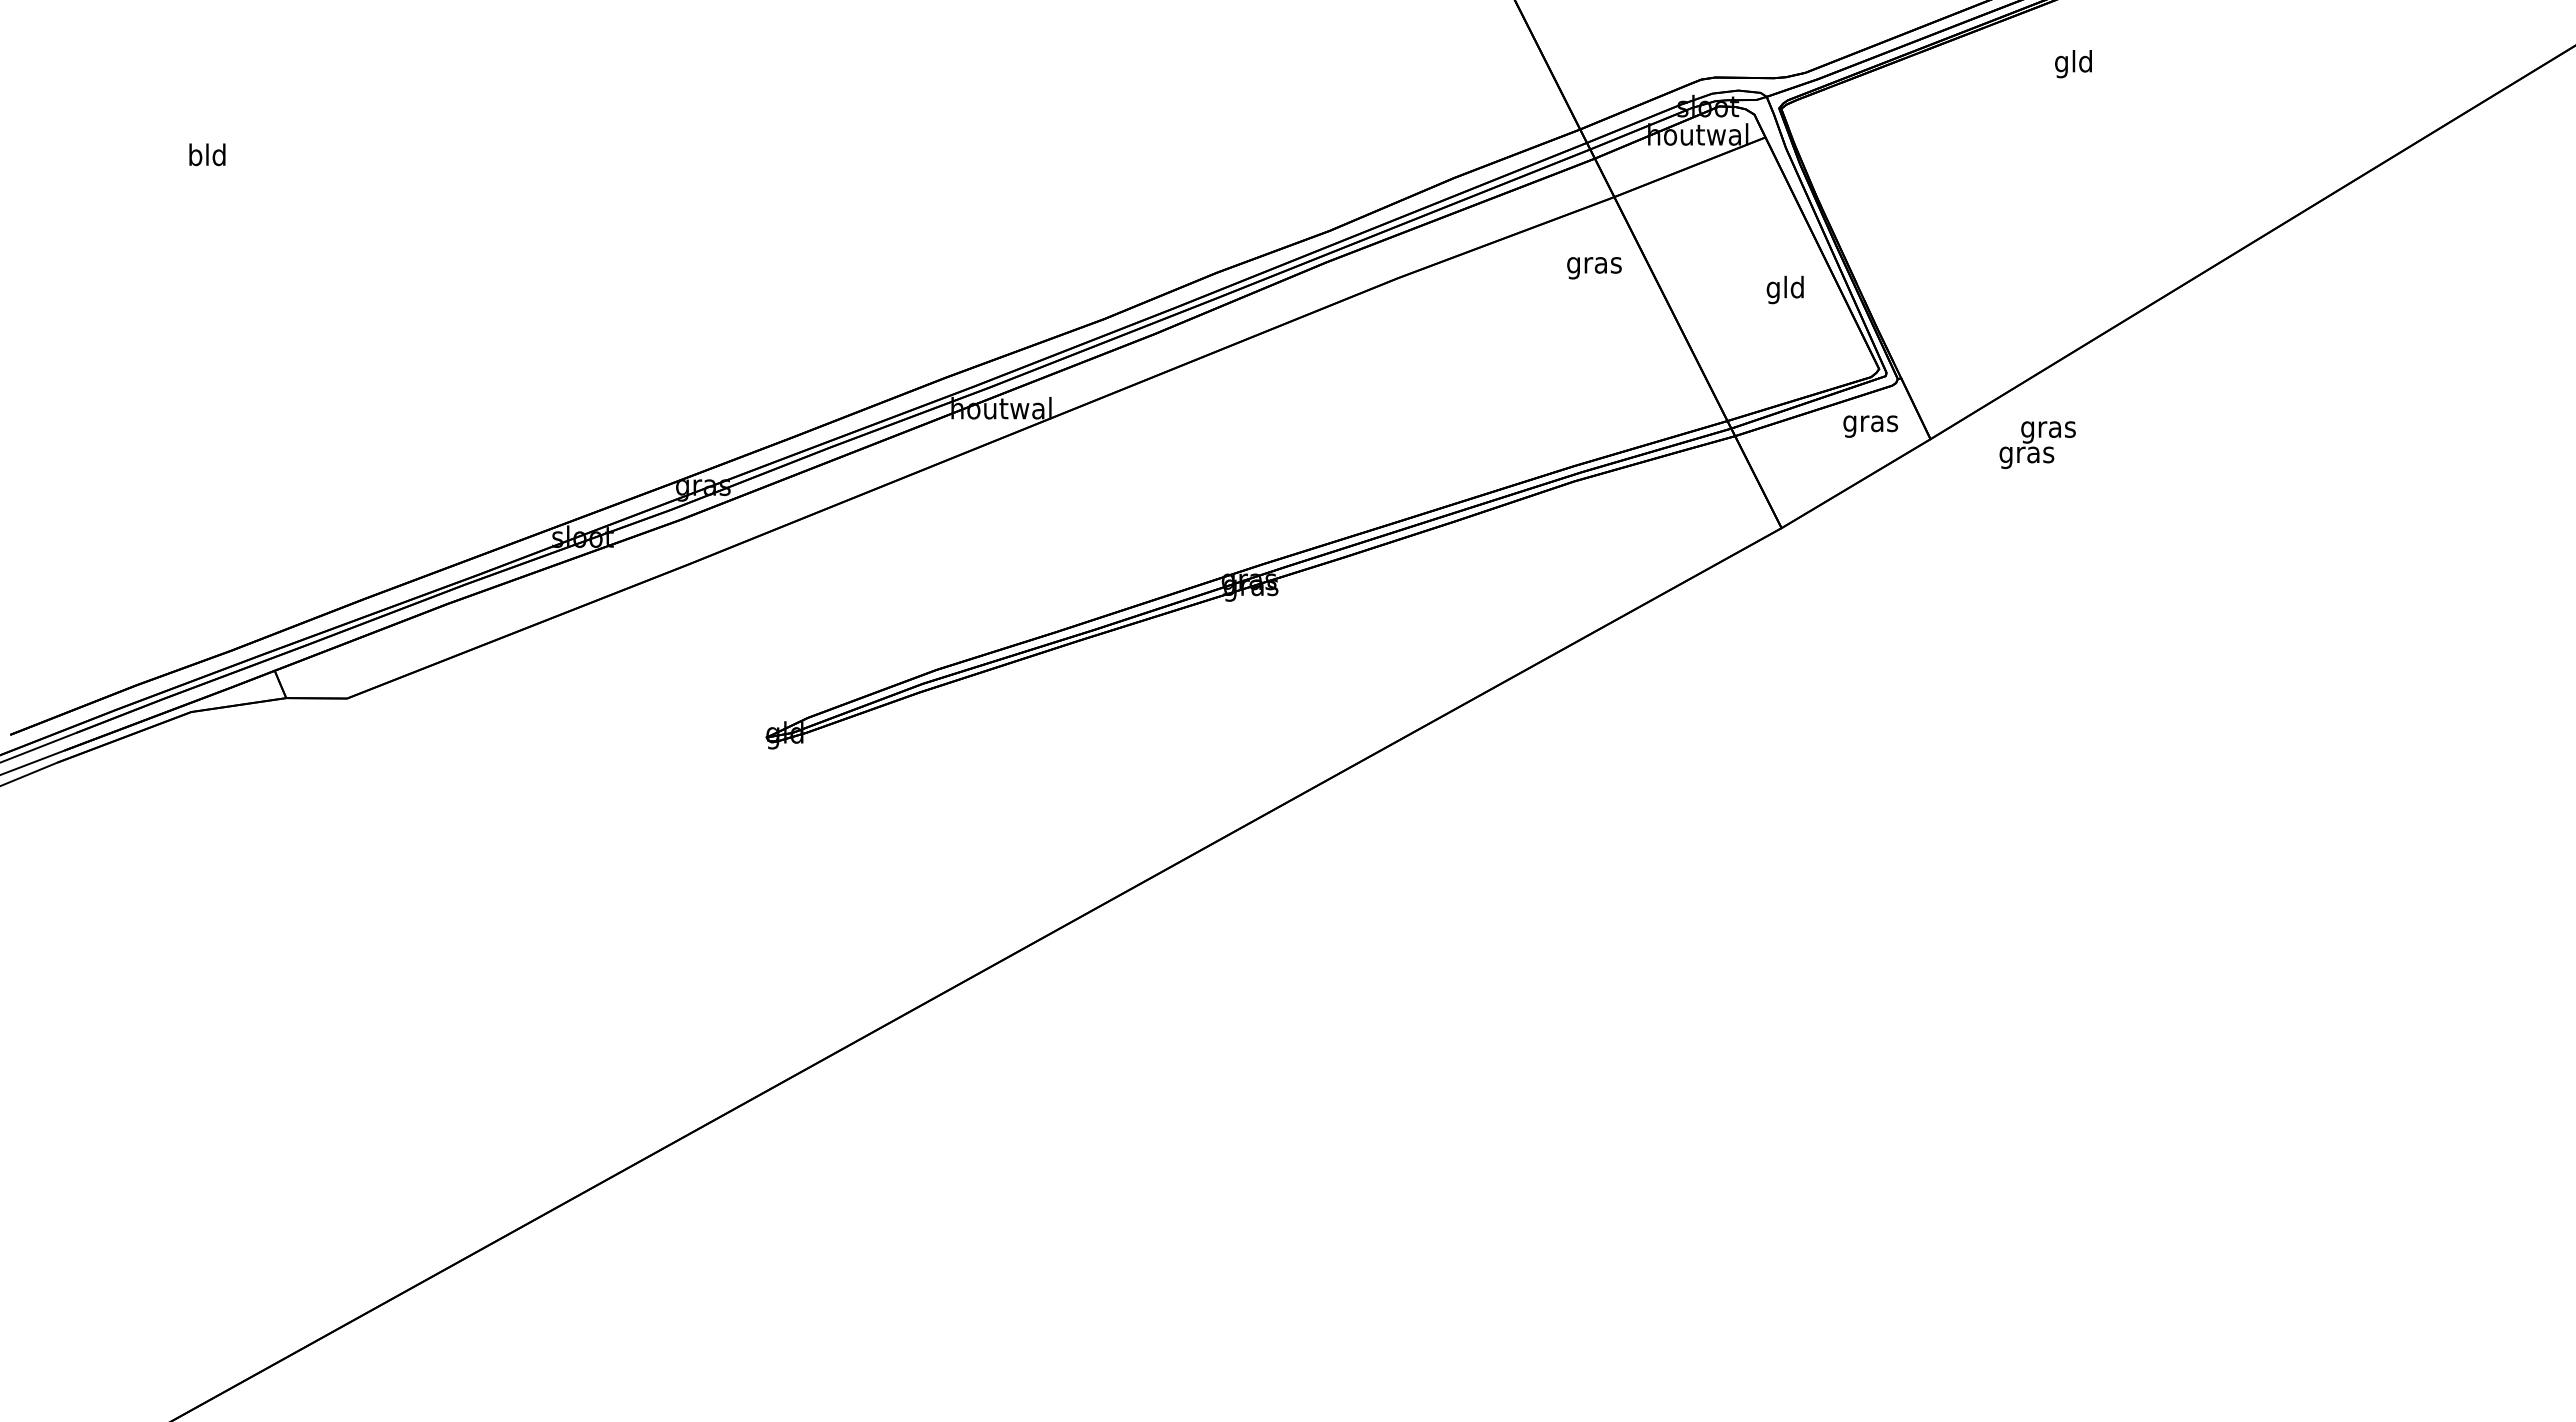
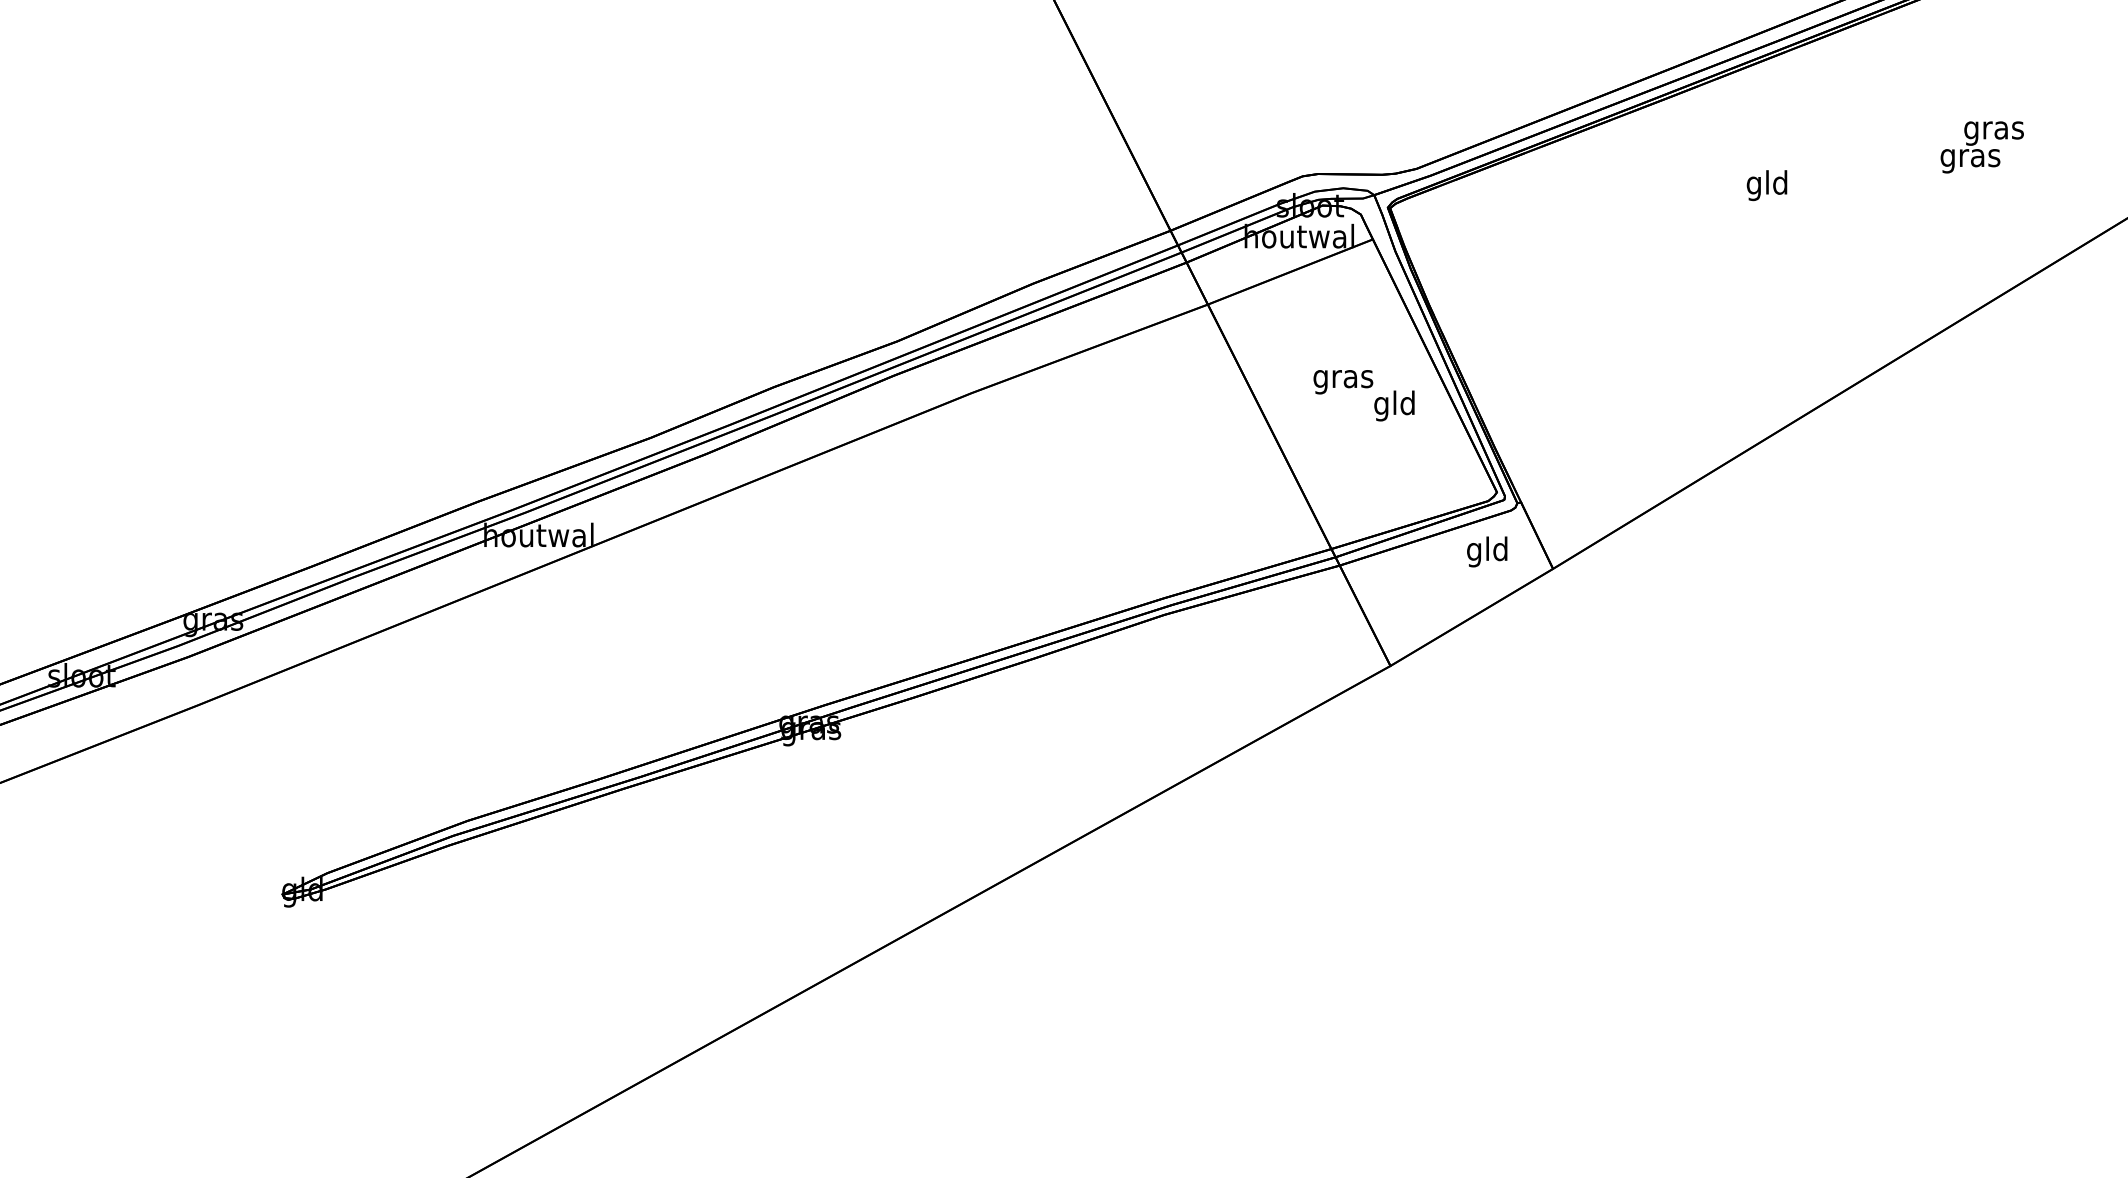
text: (2073, 64) -> (1767, 186), moved
text: (1594, 268) -> (1343, 382), moved
text: (1870, 423) -> (1487, 551), gras -> gld
text: (2037, 444) -> (1982, 146), moved

